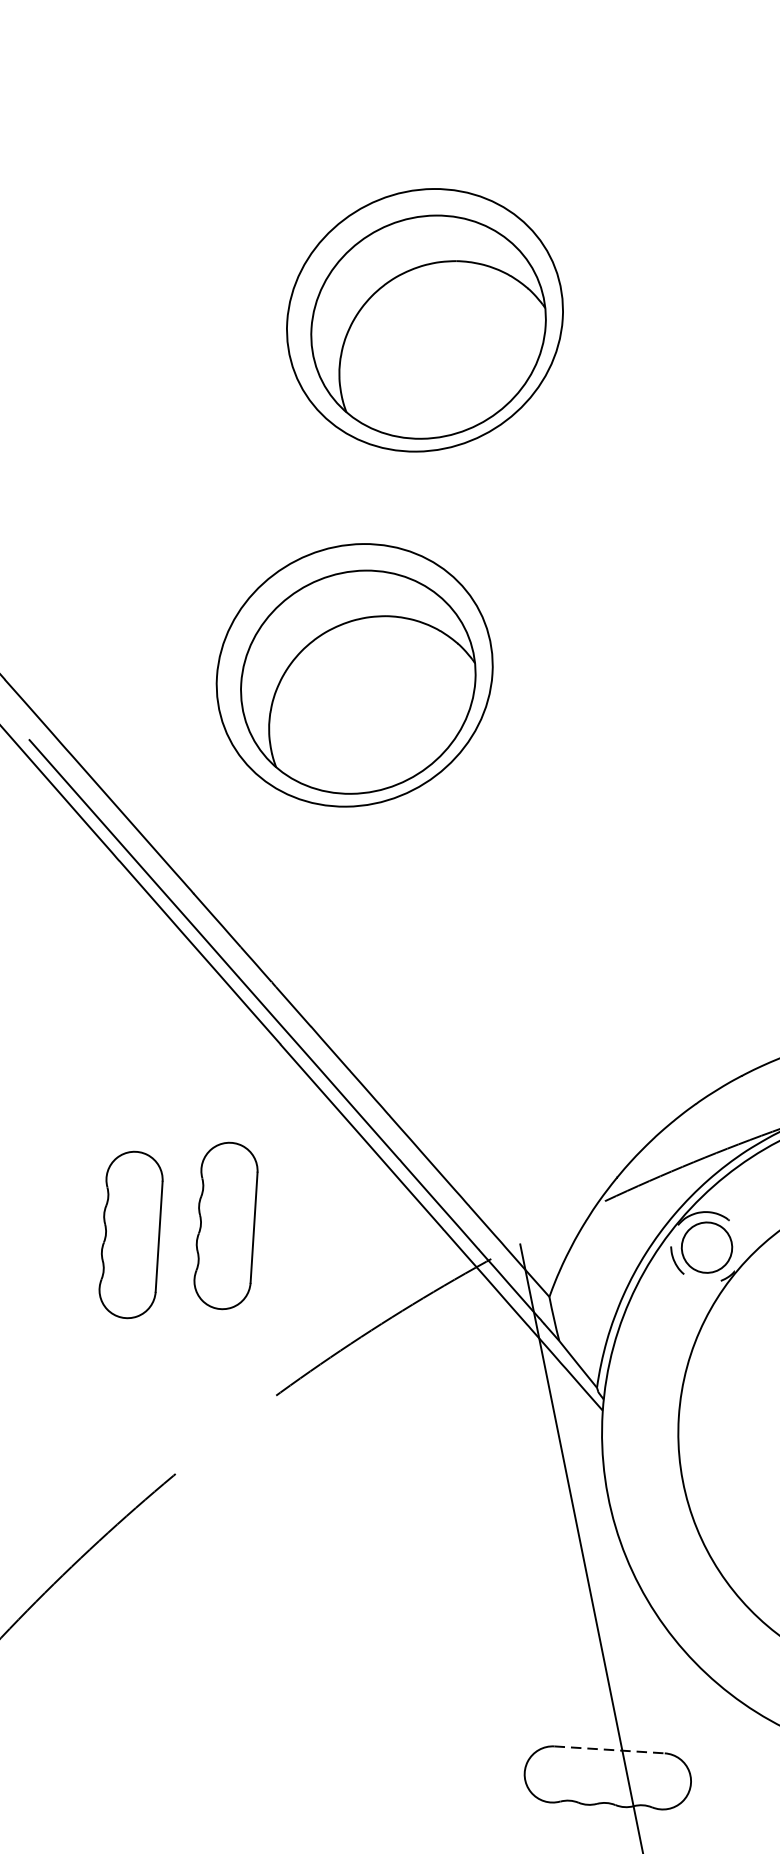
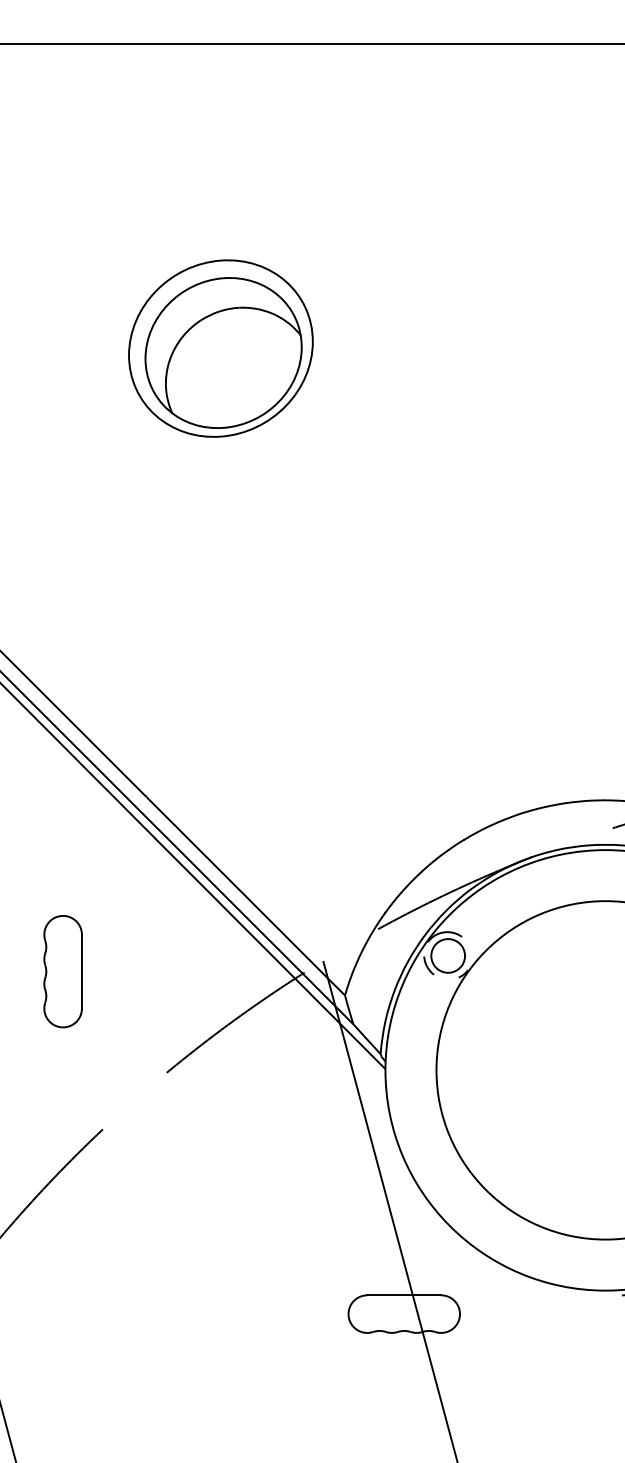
part: (354, 675) -> (188, 588), removed
part: (225, 1225) -> (125, 961), removed
line: (609, 1750) -> (404, 1295), dashed -> solid

